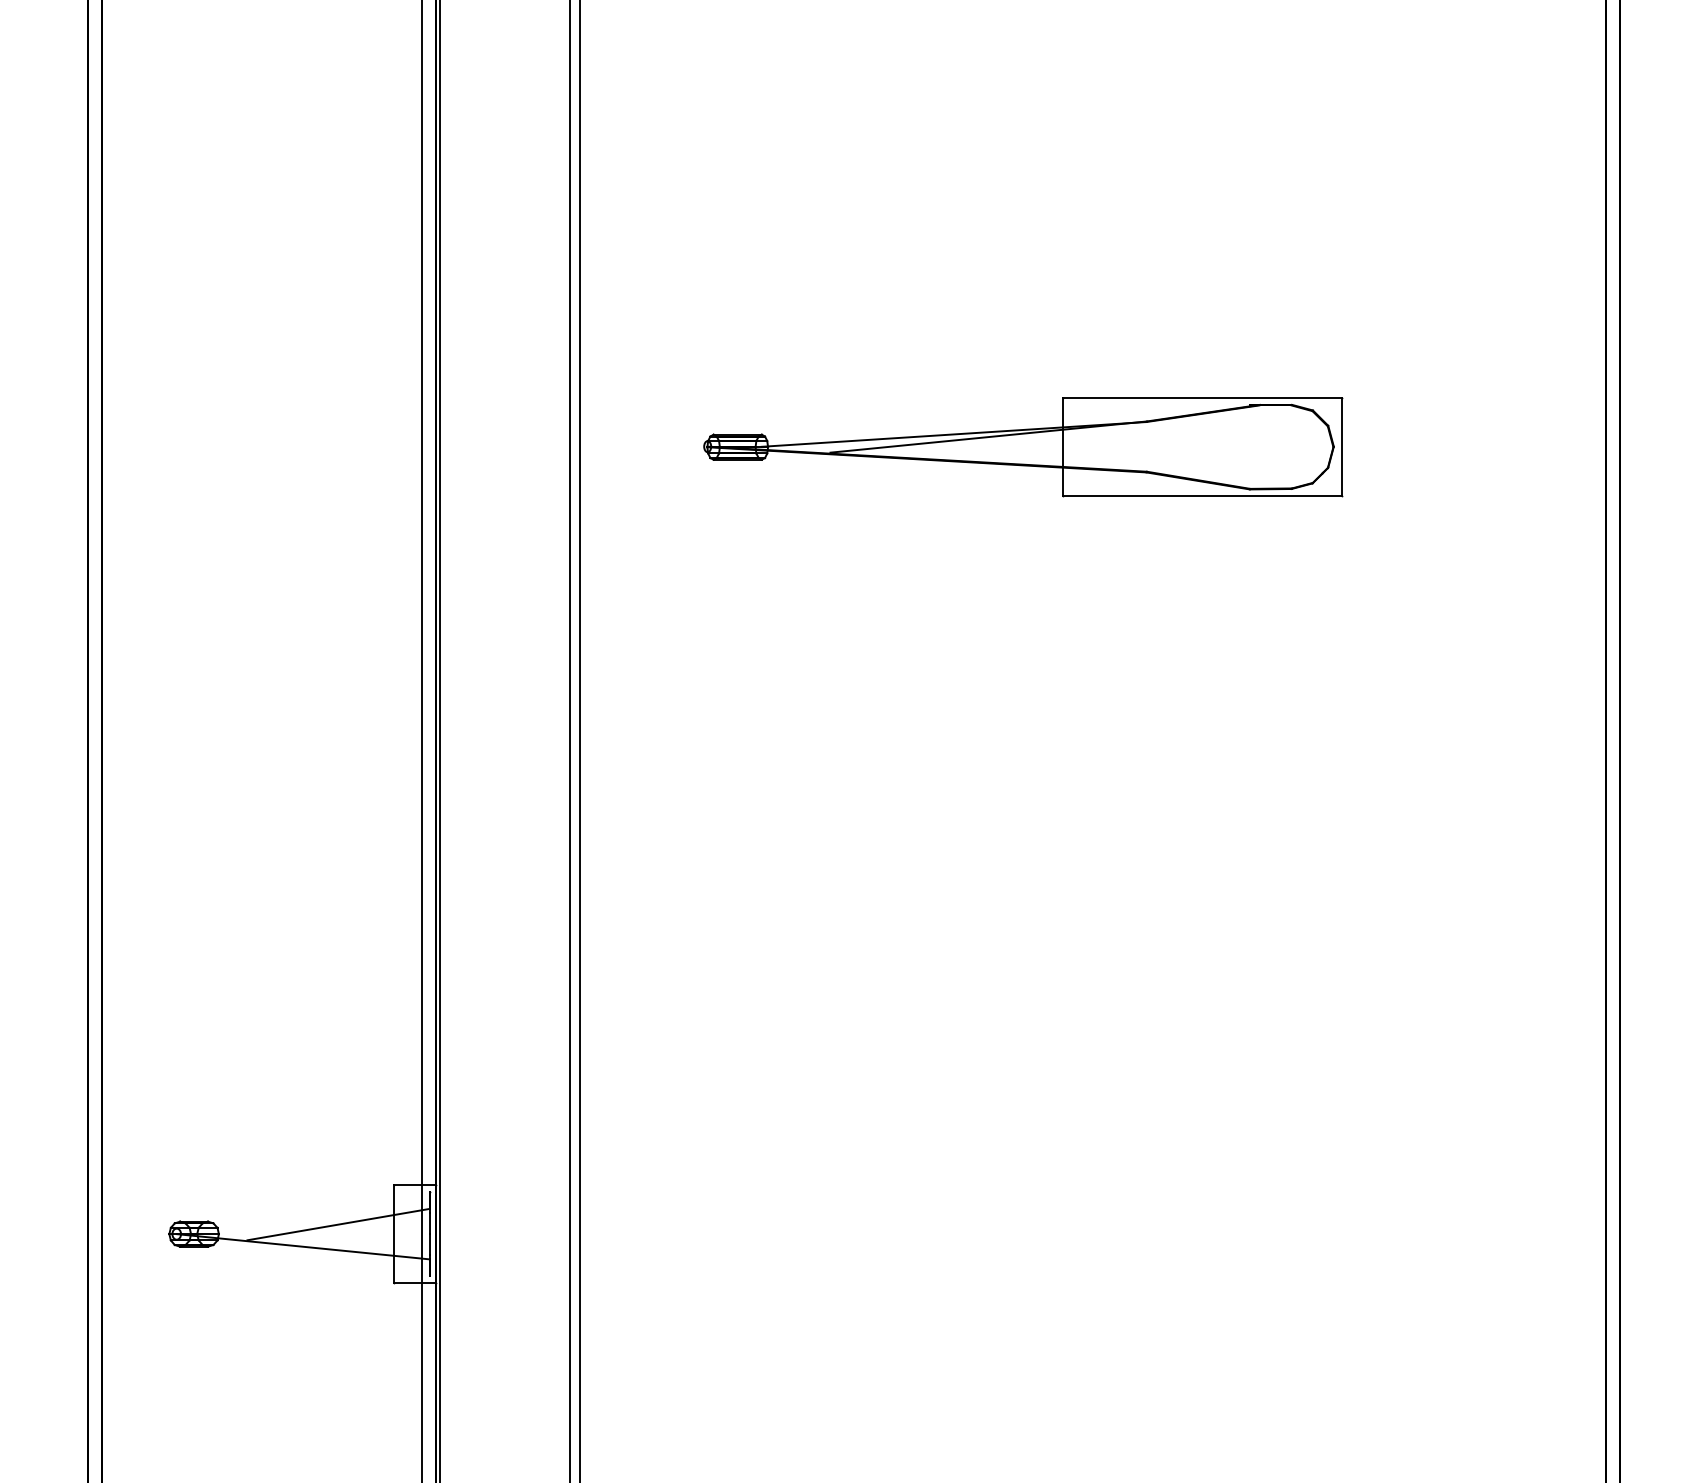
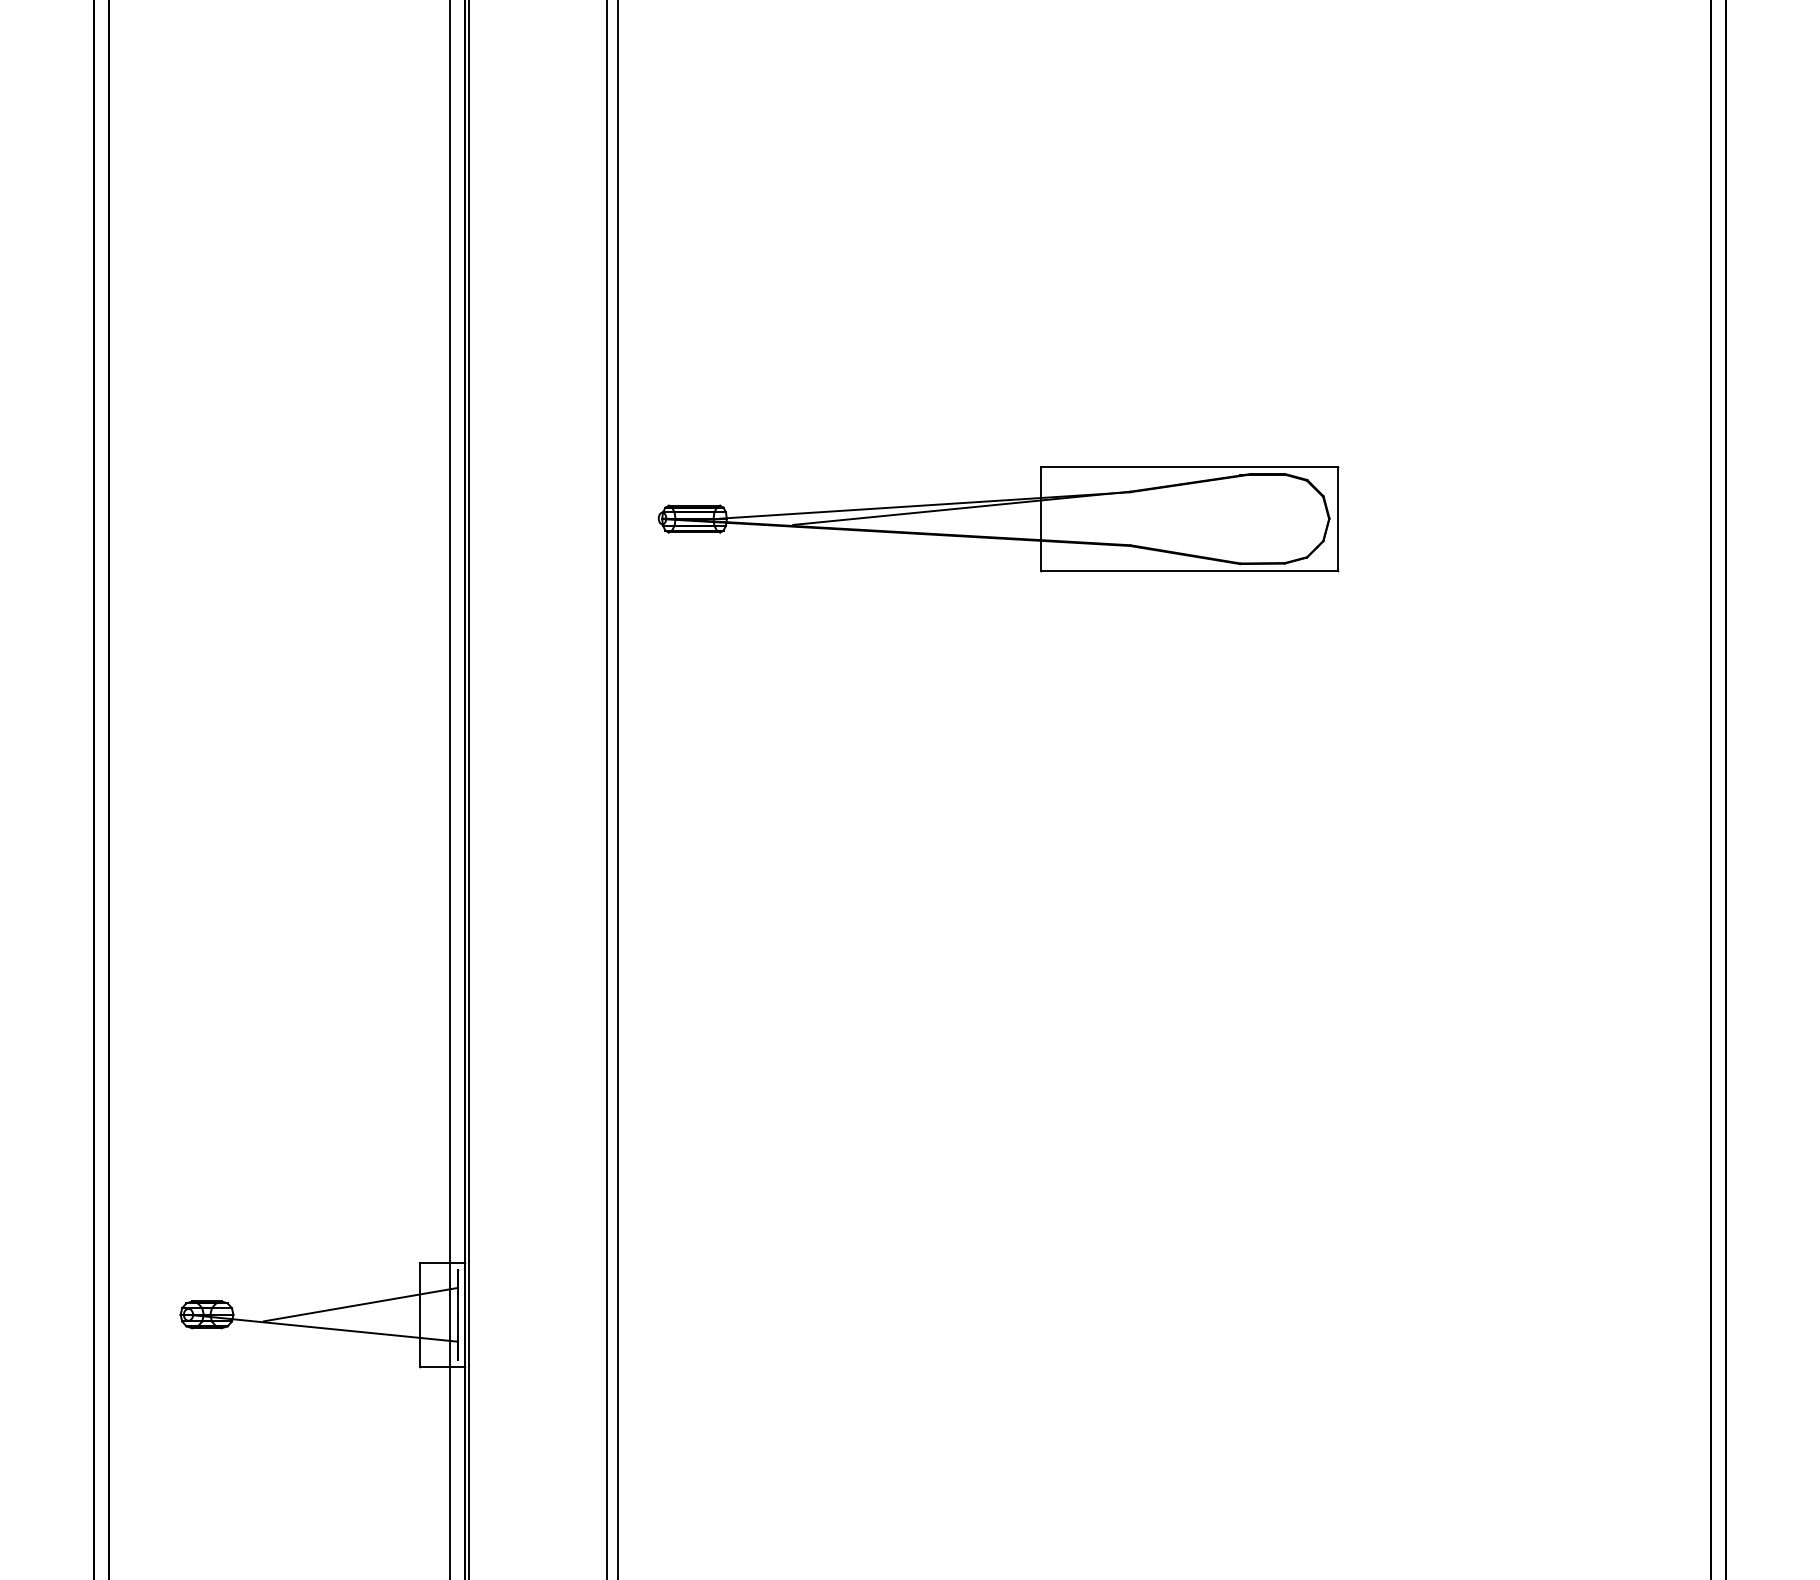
part: (1023, 447) -> (998, 519), moved

